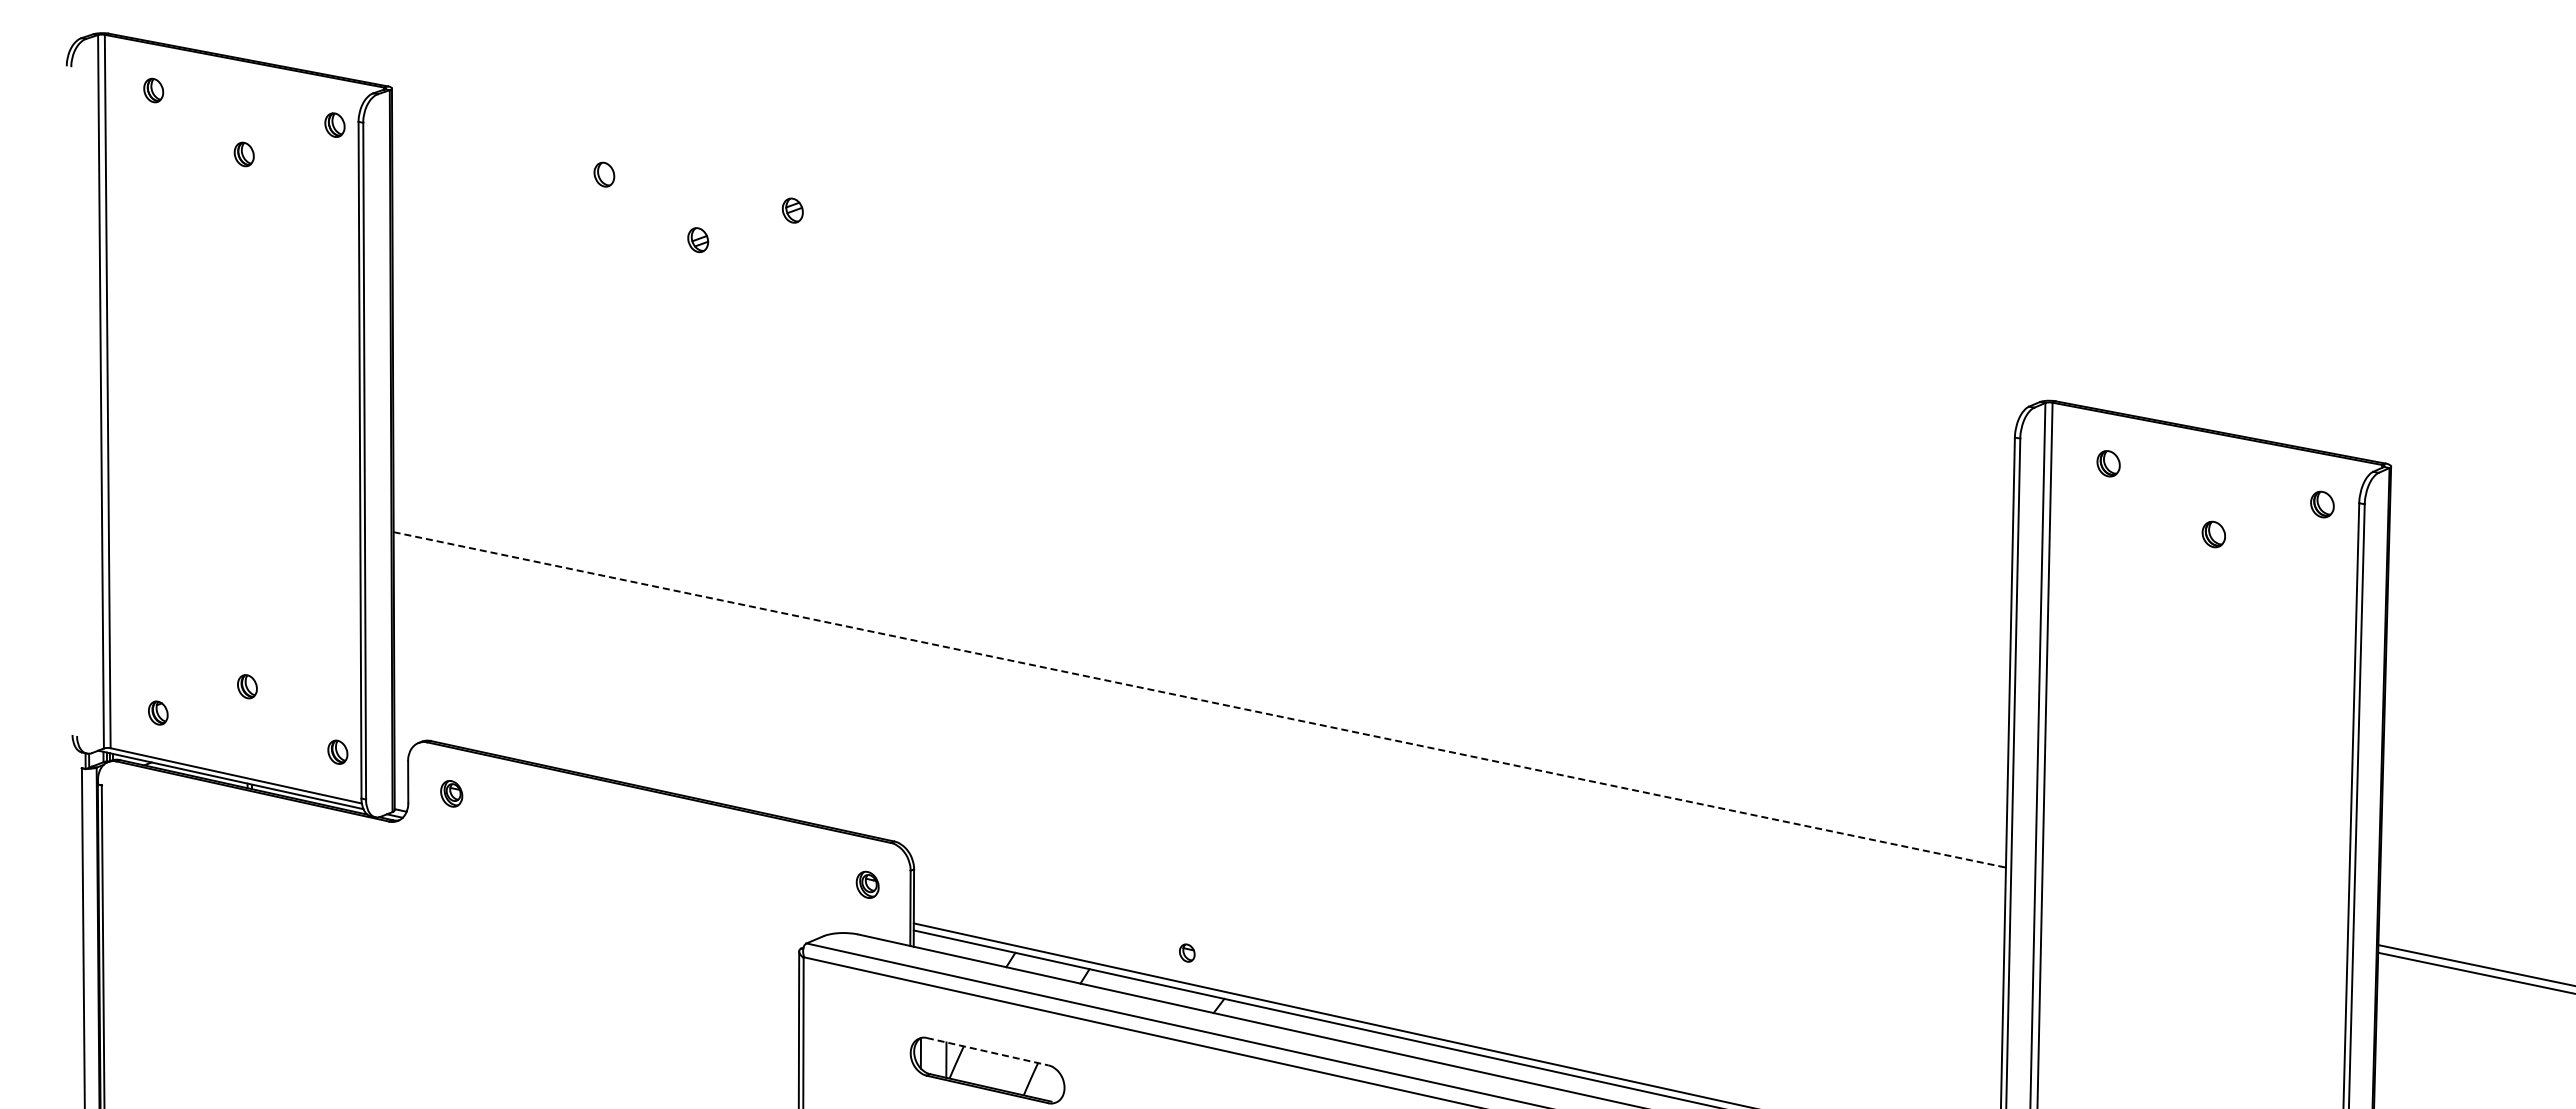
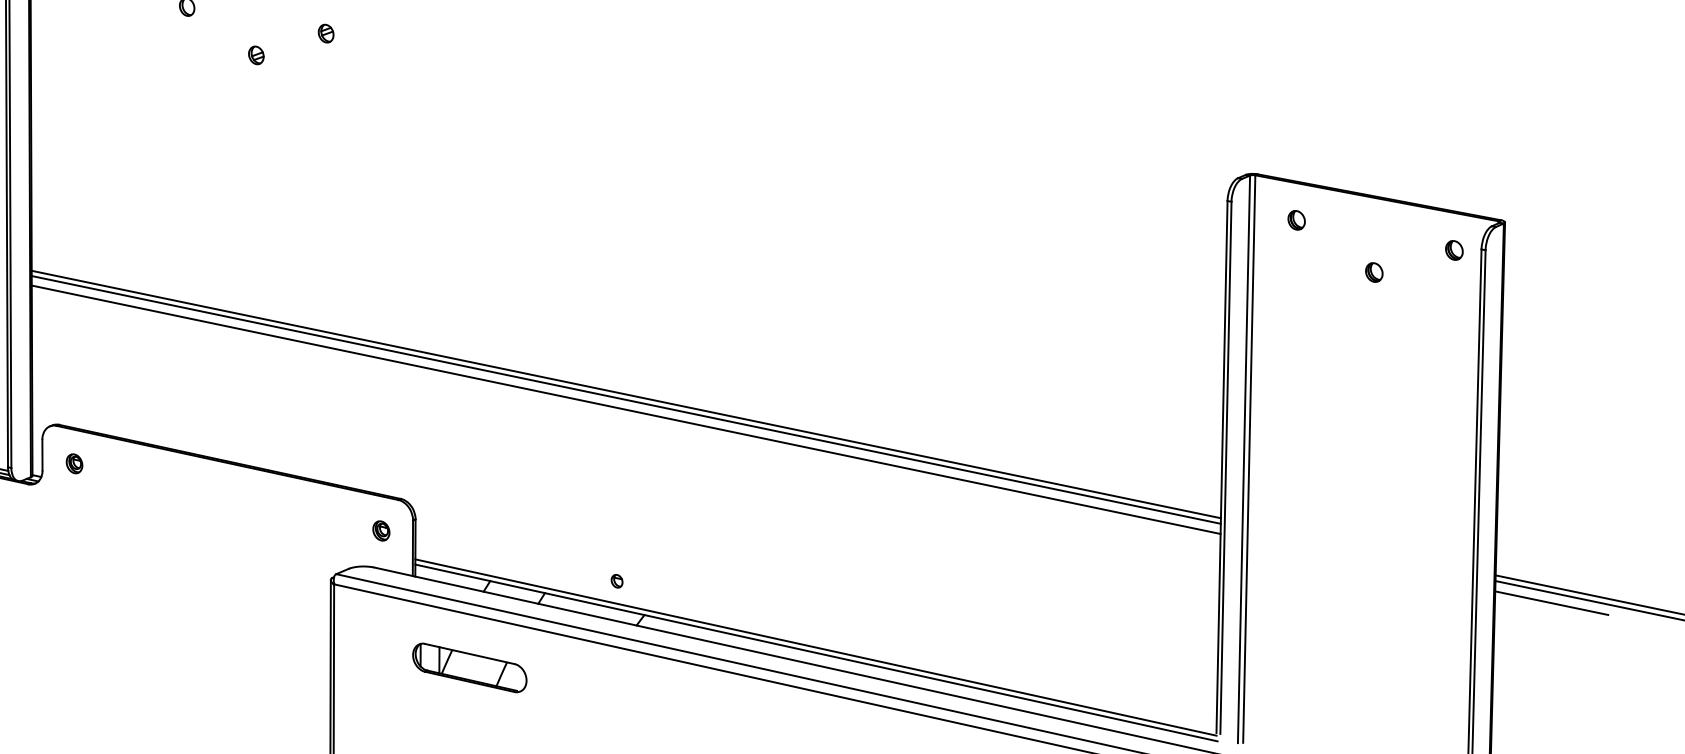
line: (1200, 699) -> (626, 394), dashed -> solid
line: (1199, 707) -> (626, 400), added
line: (1199, 720) -> (626, 409), added
line: (2453, 982) -> (1551, 602), added
line: (988, 1051) -> (470, 653), dashed -> solid

